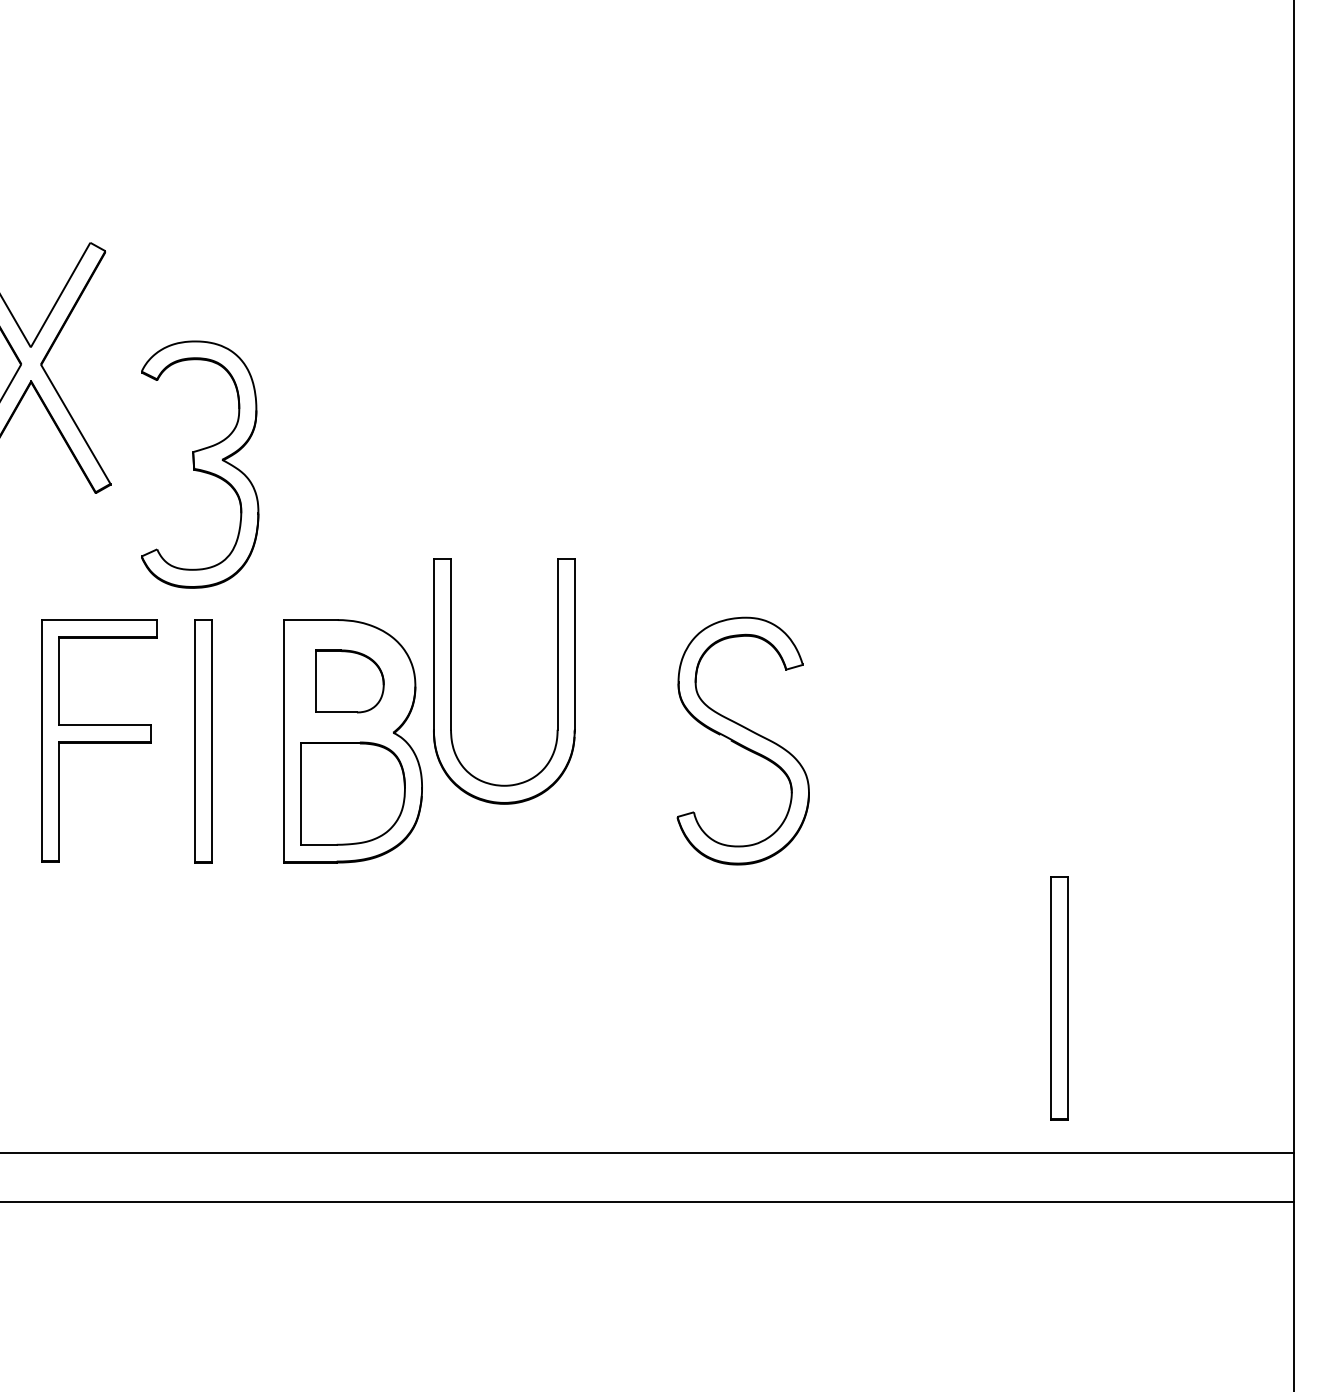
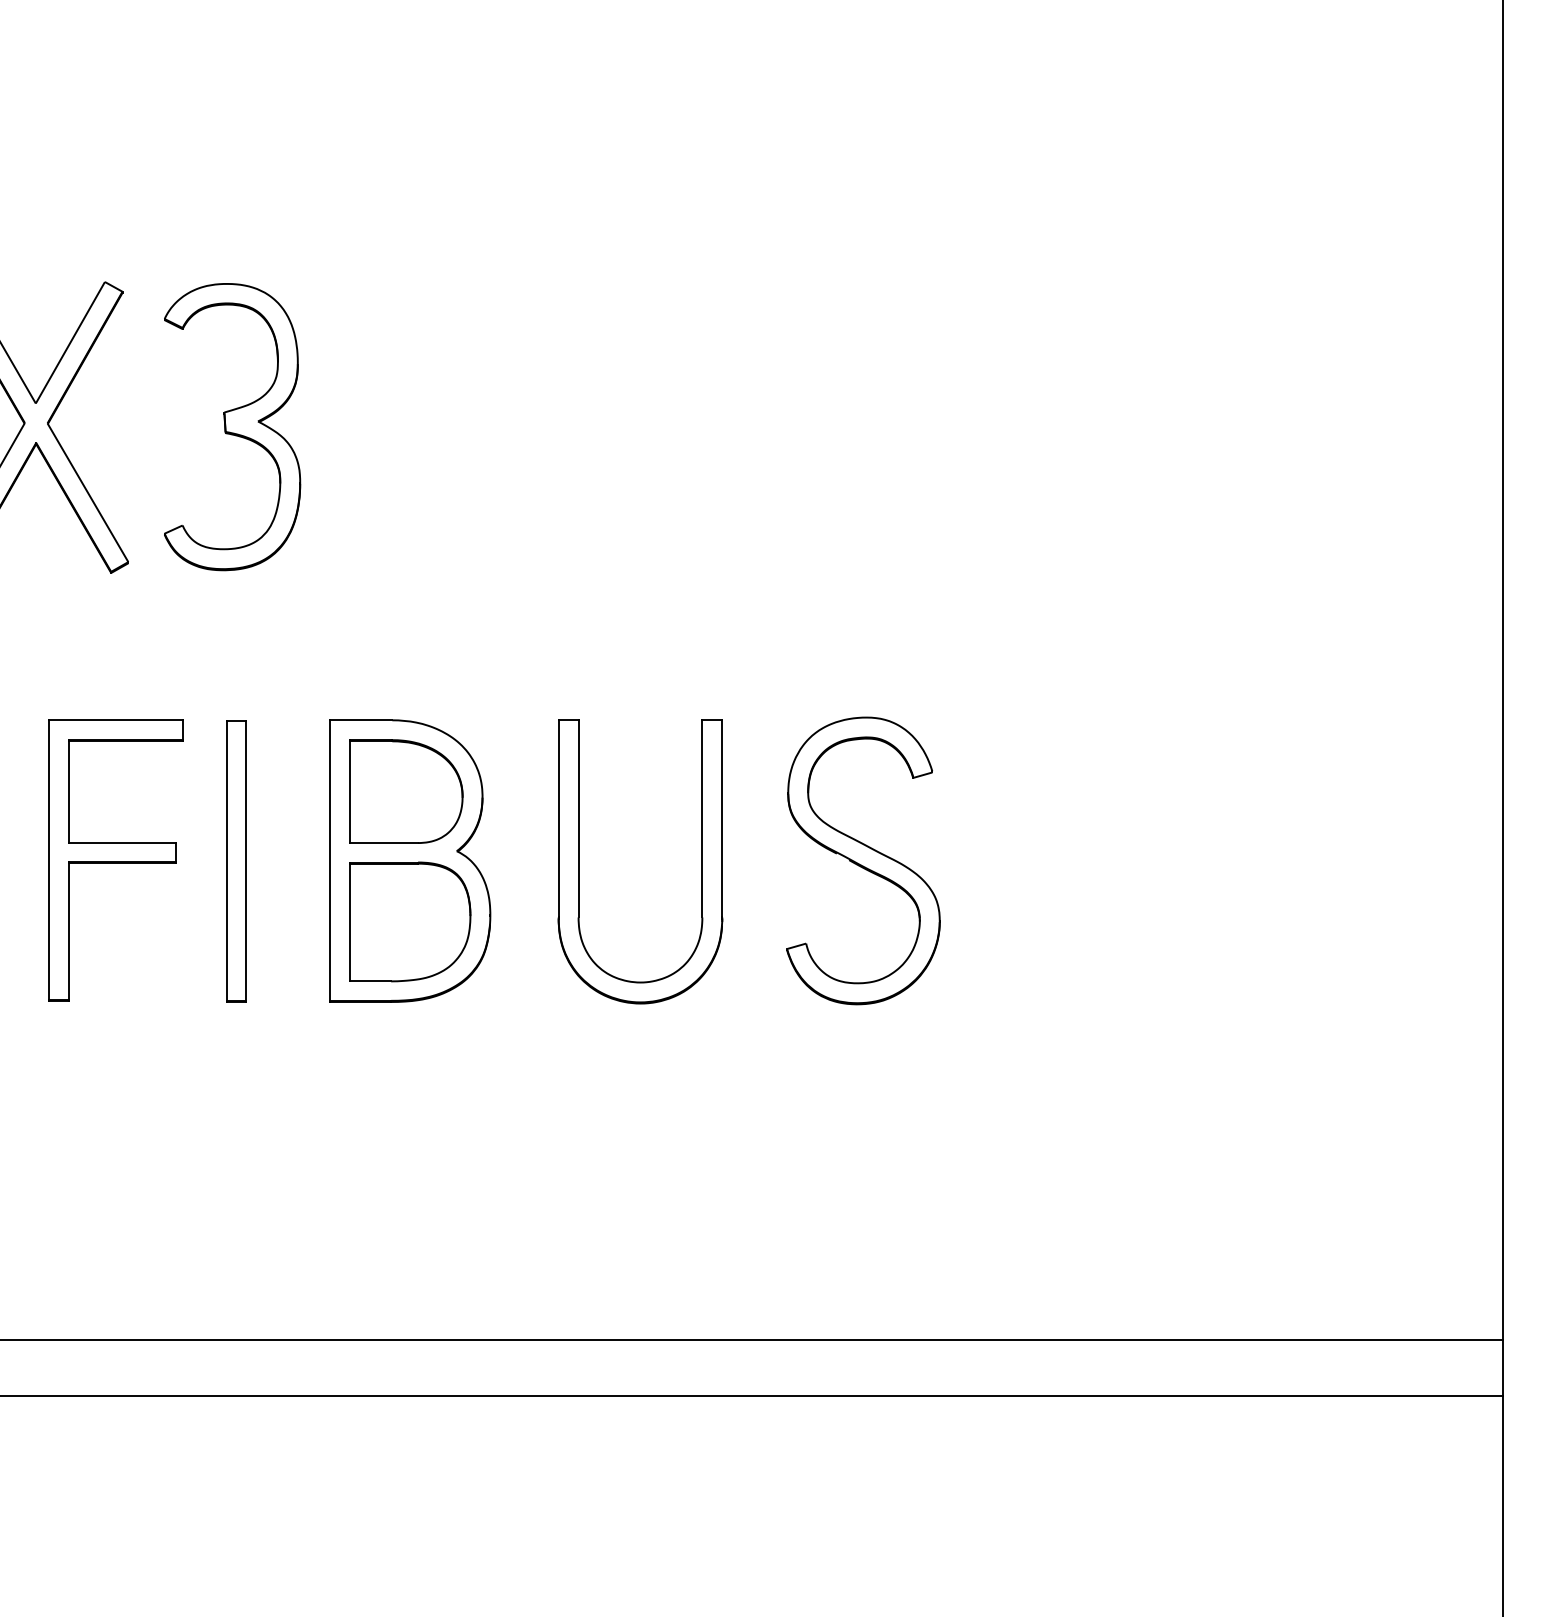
part: (200, 464) -> (232, 426), moved
part: (349, 681) -> (406, 791), size x1.43
part: (451, 681) -> (579, 861), moved
part: (1059, 998) -> (1230, 1159), removed

